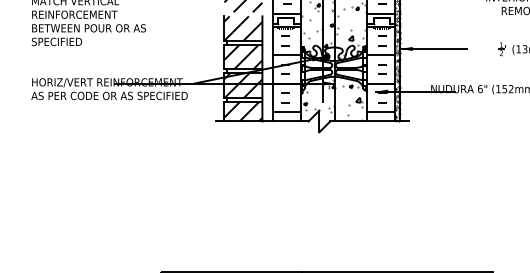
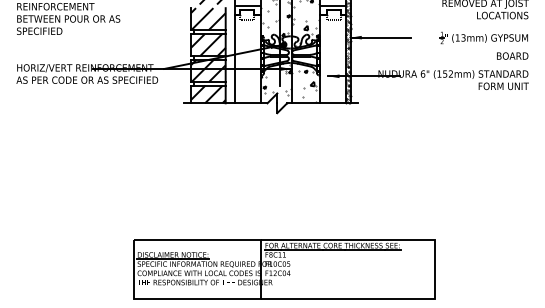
hatch: (287, 68) -> (248, 55), removed
hatch: (380, 68) -> (332, 55), removed

